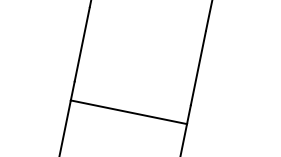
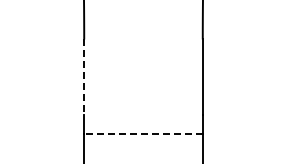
line: (82, 45) -> (84, 77), solid -> dashed
line: (129, 111) -> (143, 133), solid -> dashed

